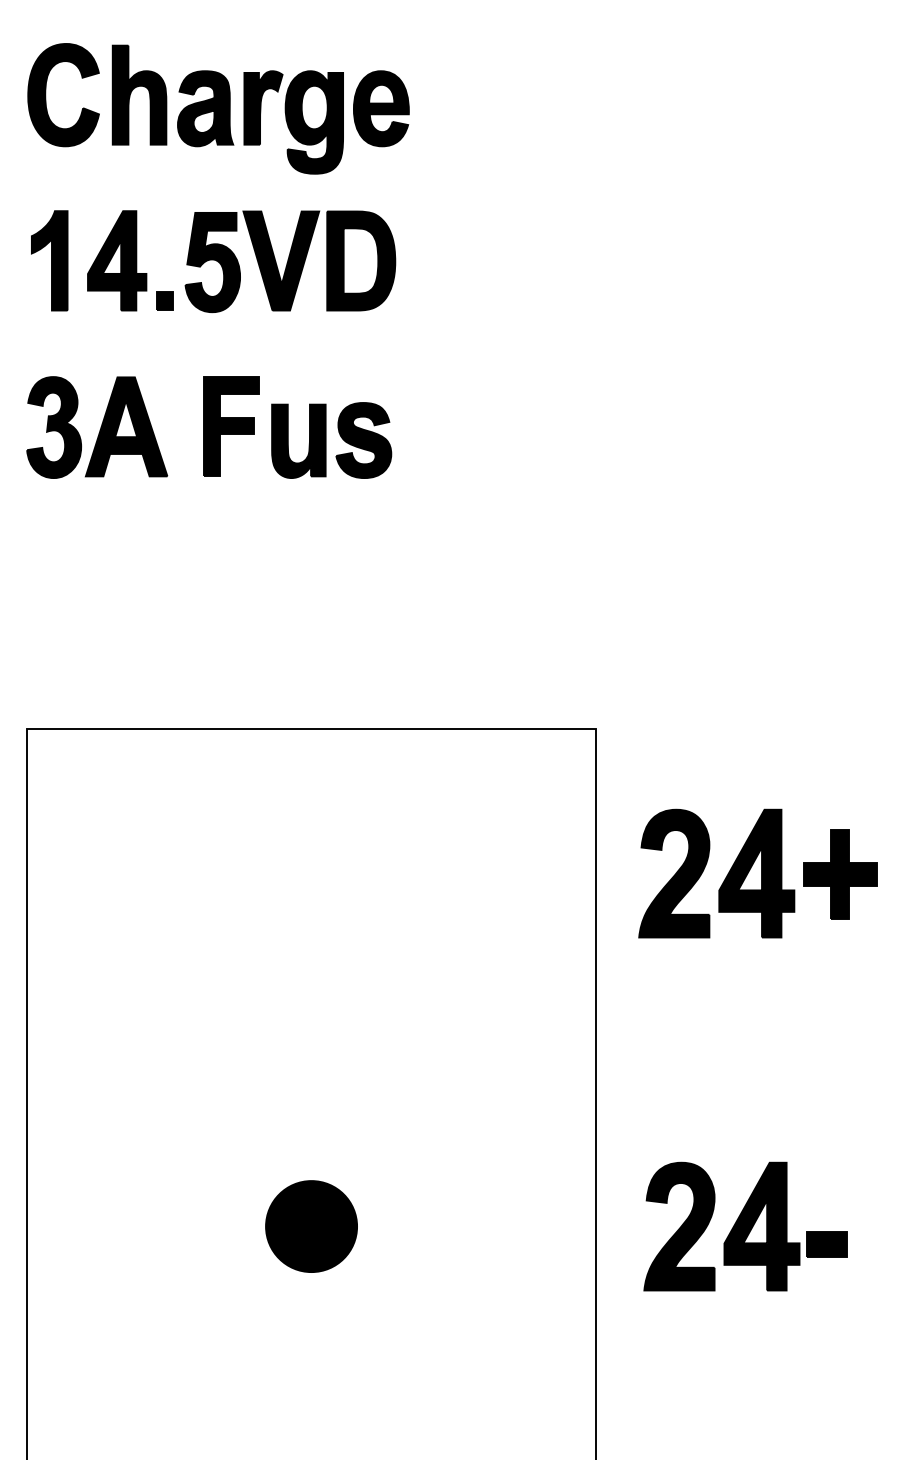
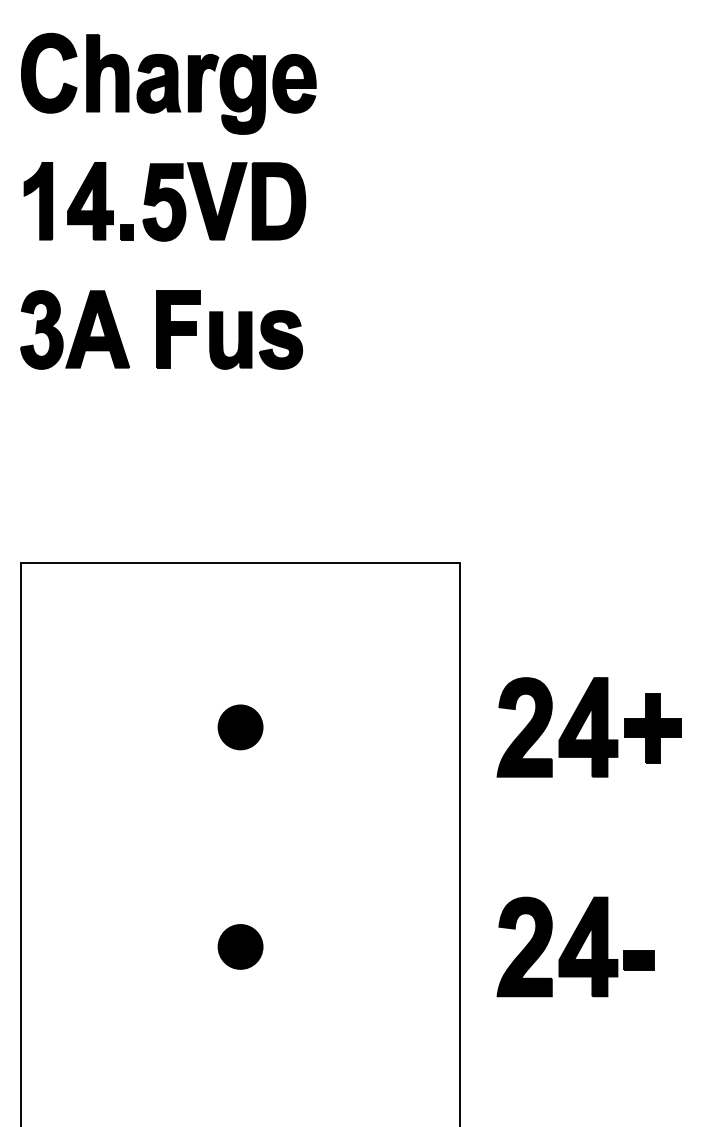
part: (756, 873) -> (588, 727), moved
part: (311, 942) -> (240, 727), added
part: (311, 1226) -> (240, 946), size x0.62

